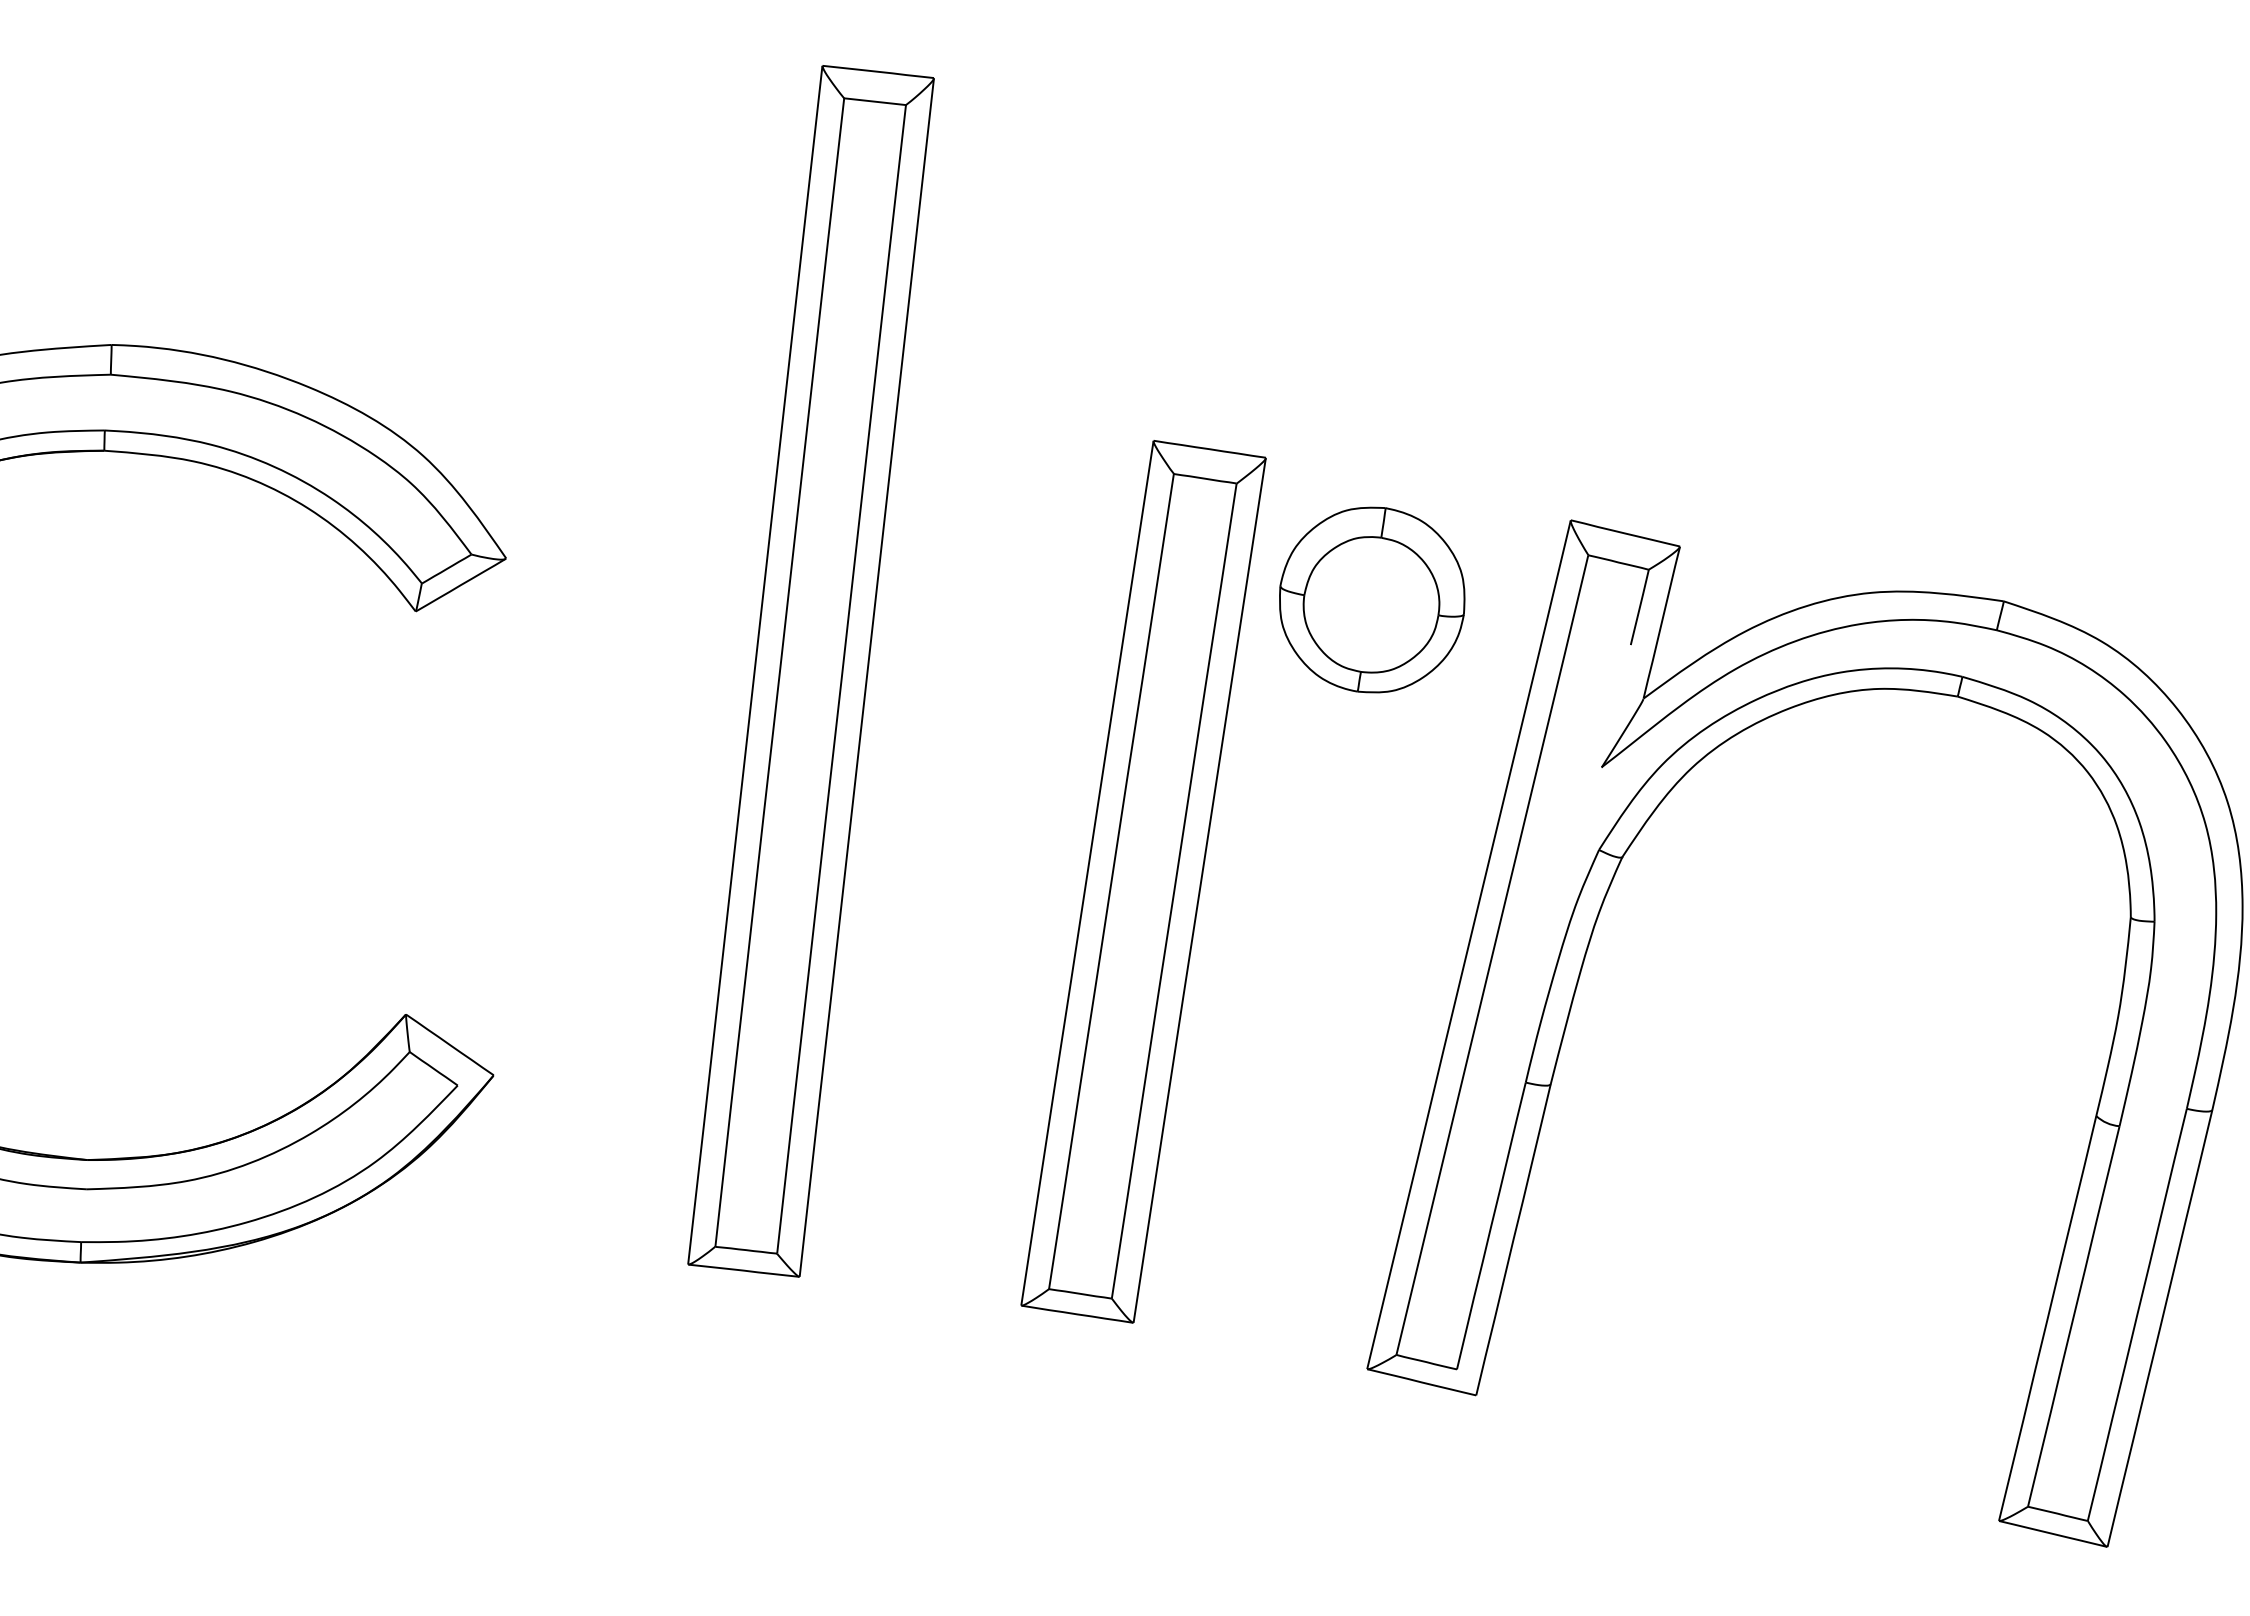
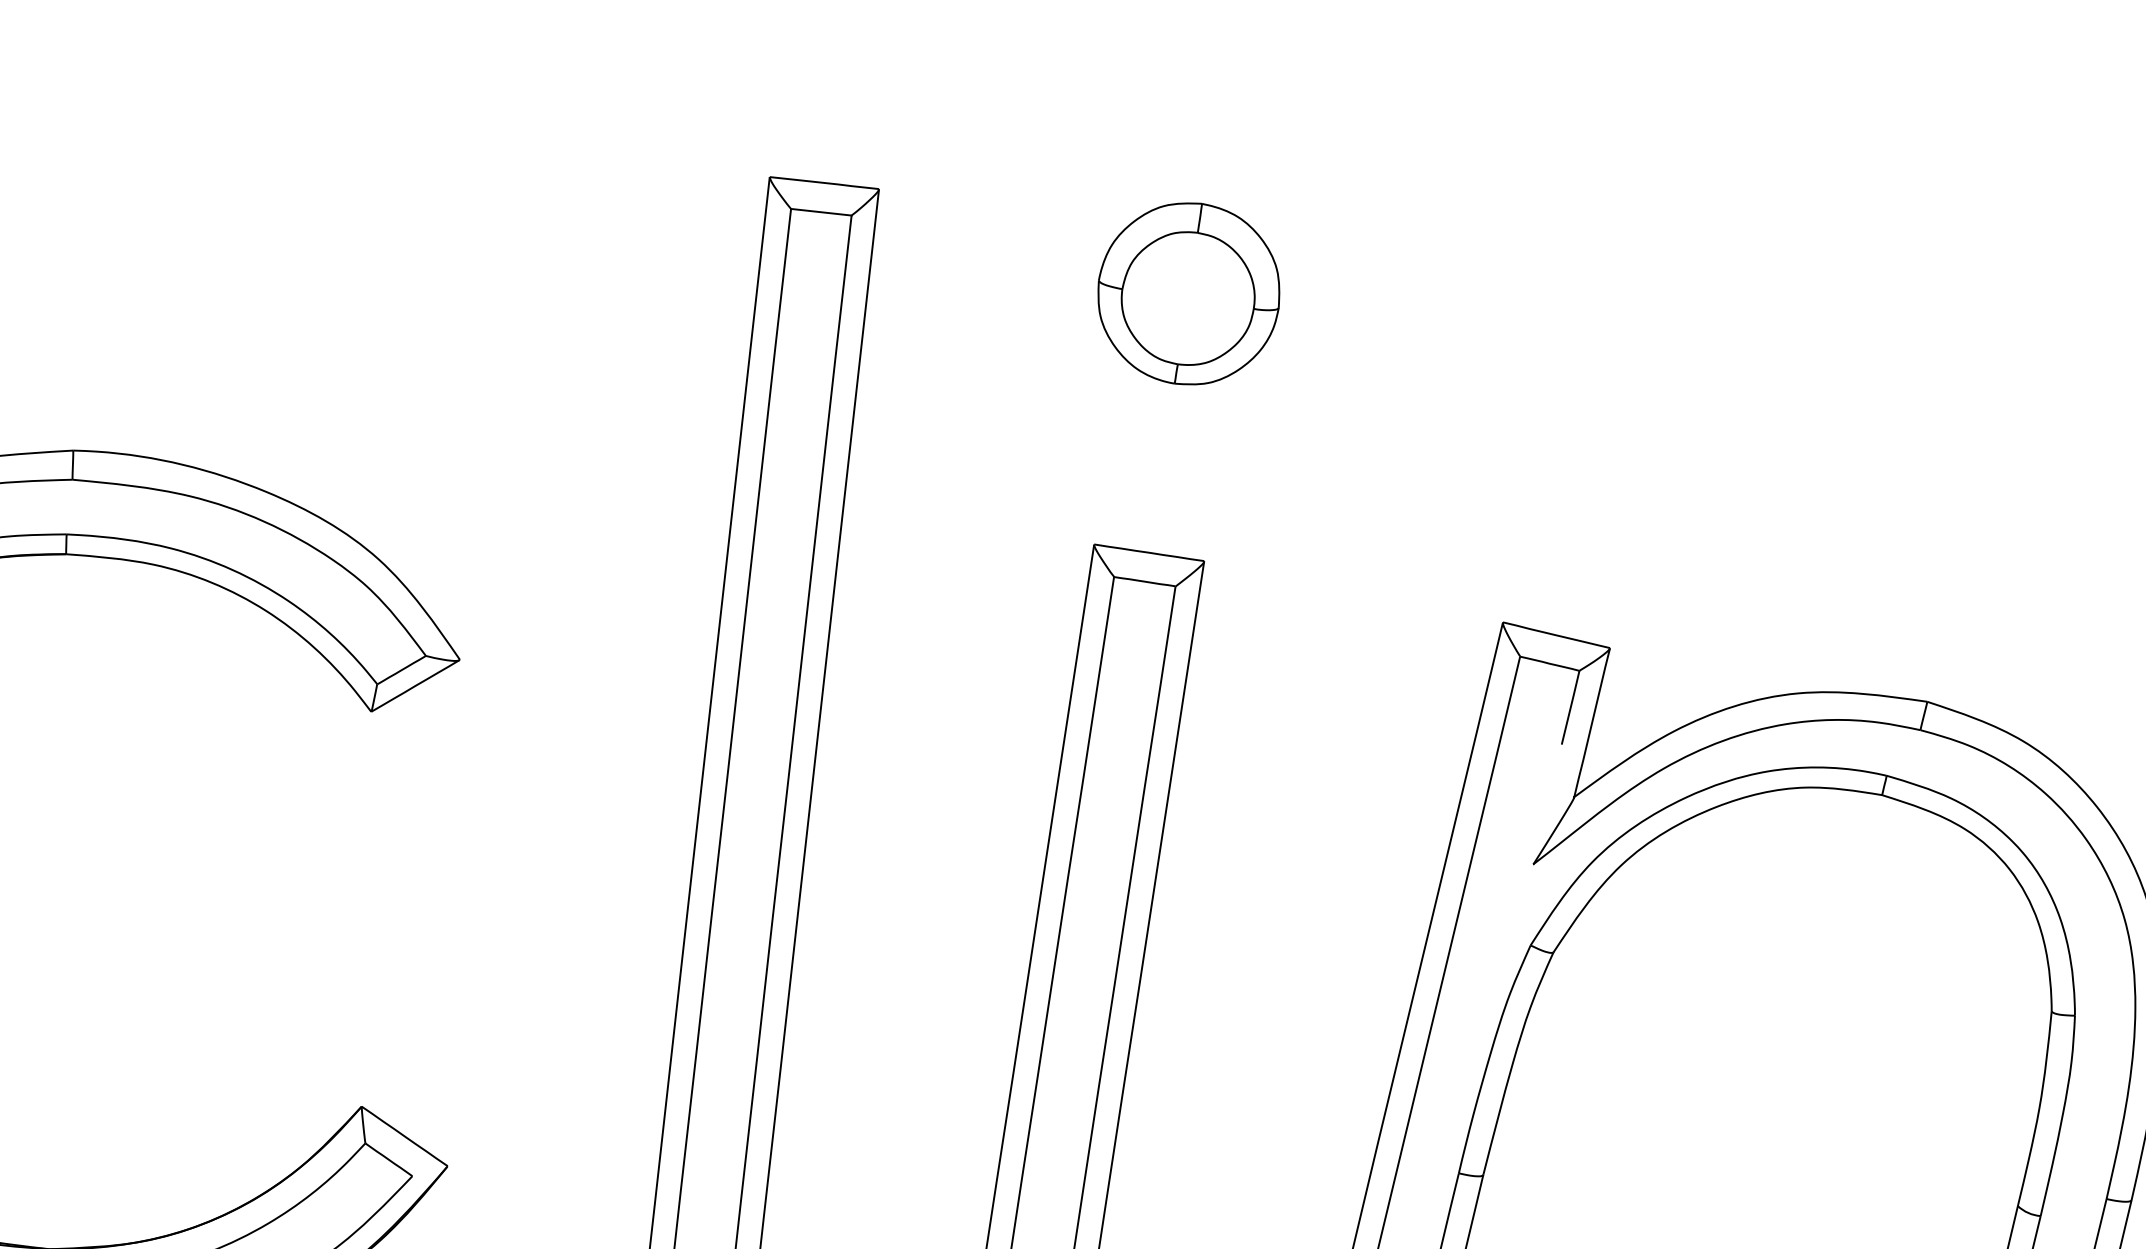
part: (1372, 599) -> (1189, 293), moved

